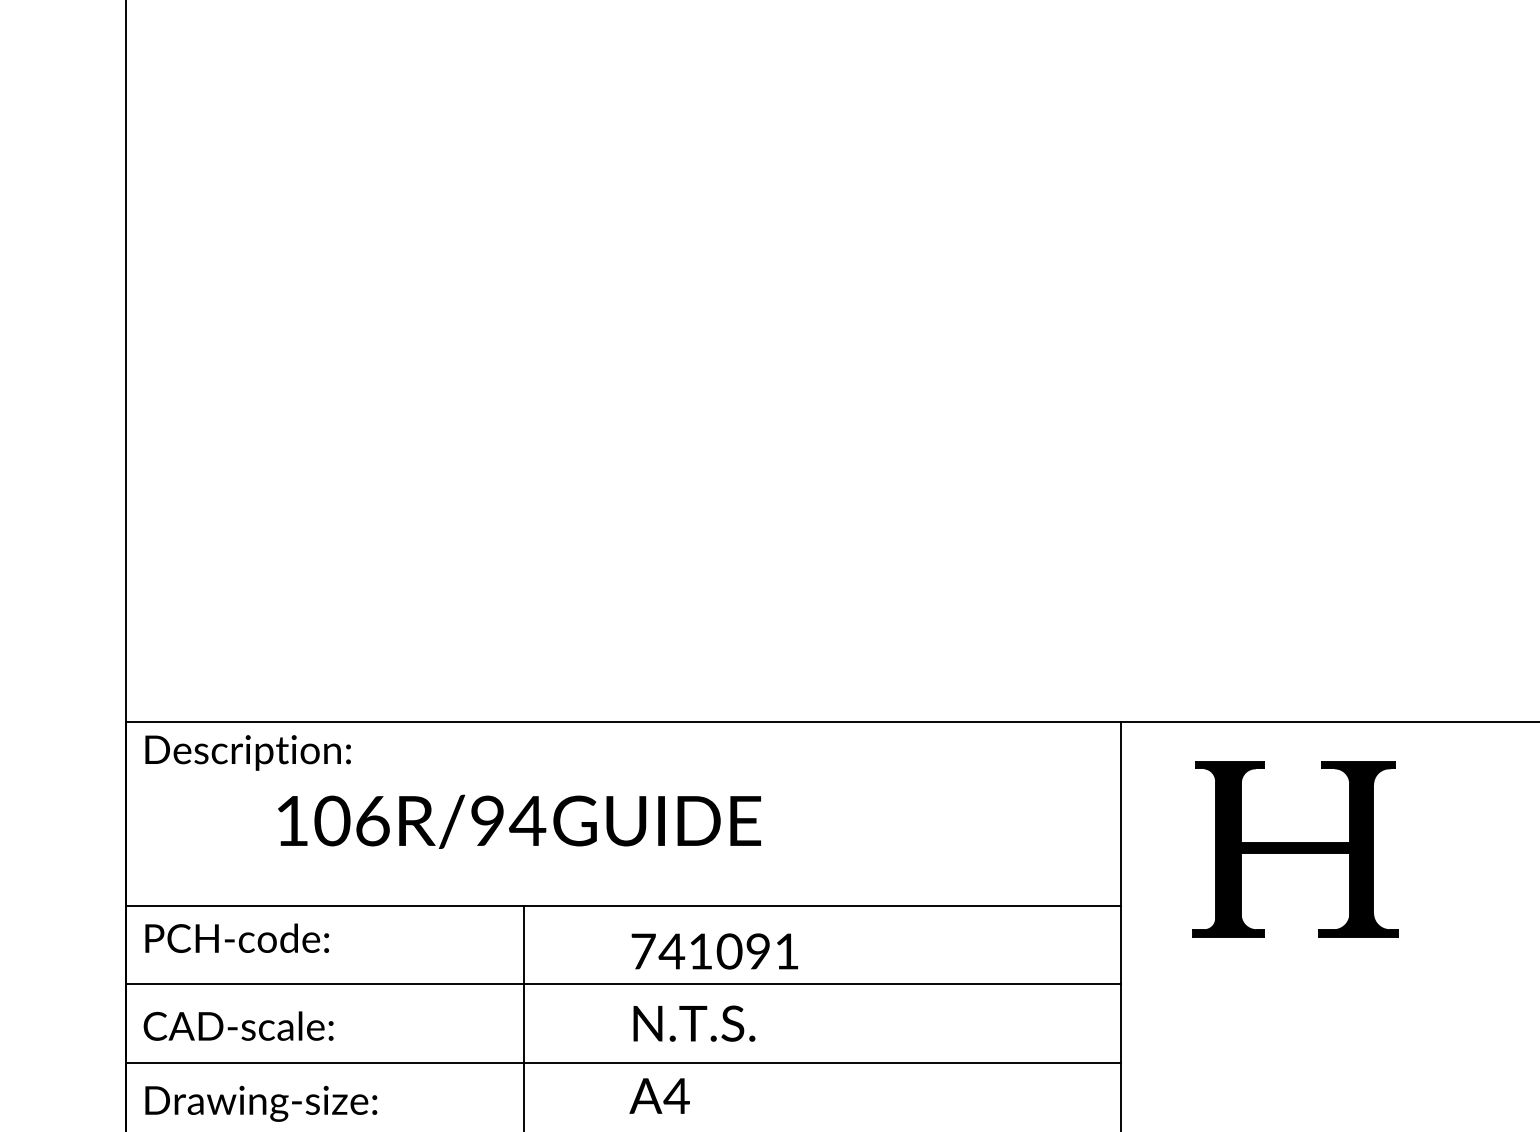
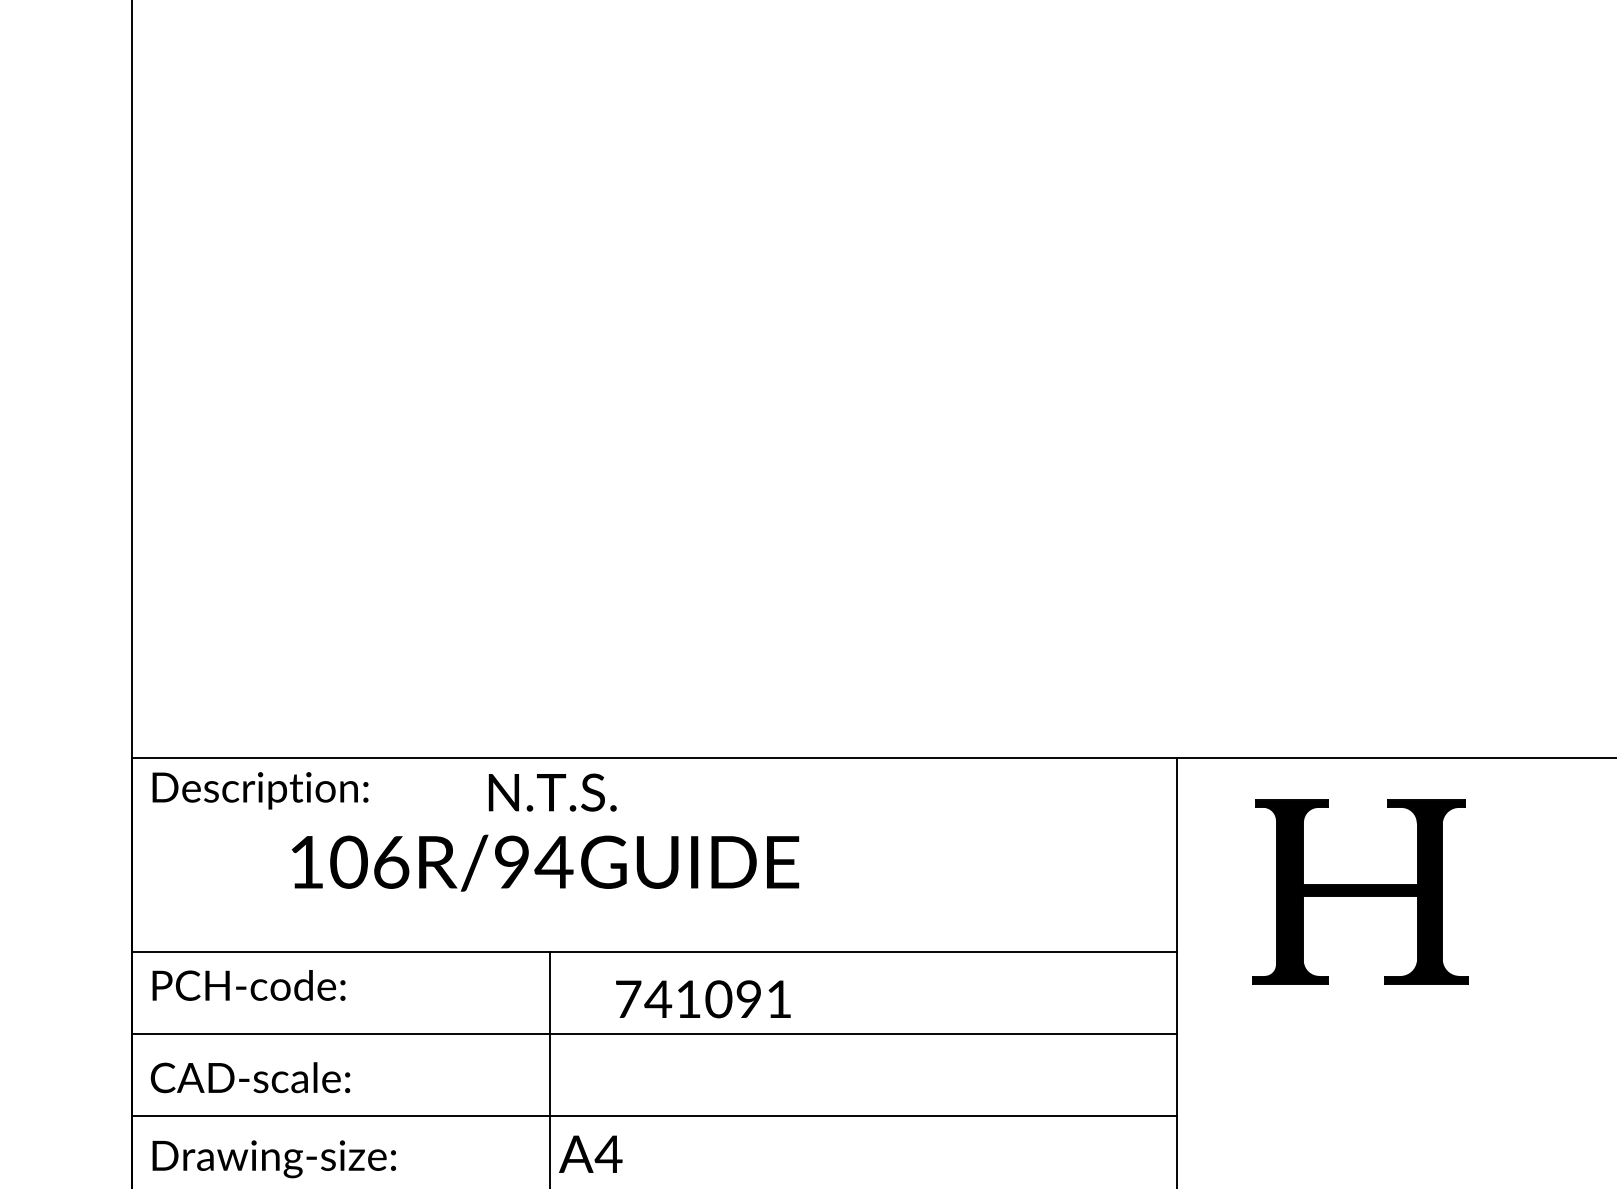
text: (714, 951) -> (702, 999), moved
text: (694, 1023) -> (552, 792), moved
text: (659, 1095) -> (590, 1153), moved

